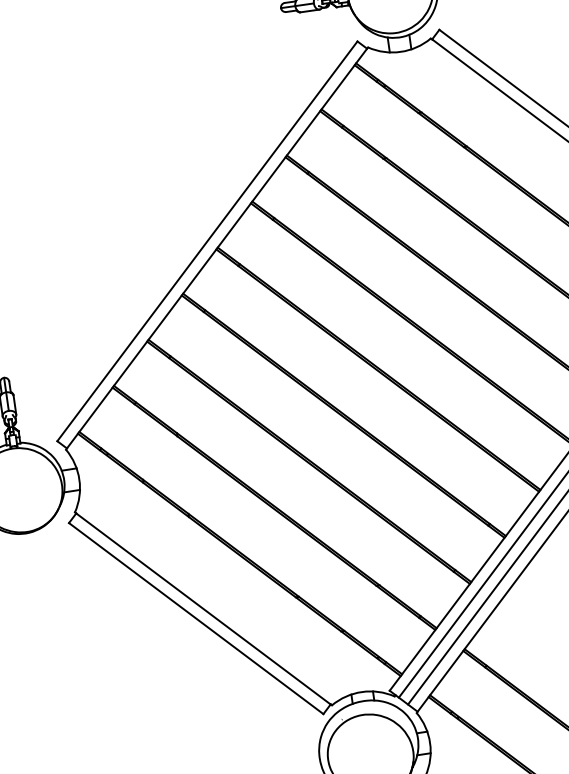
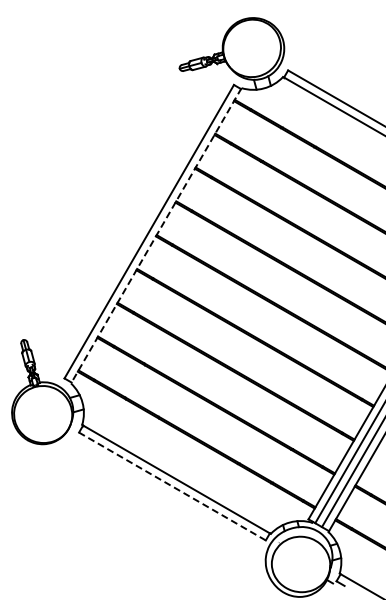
line: (217, 248) -> (156, 235), solid -> dashed
line: (196, 618) -> (172, 486), solid -> dashed

